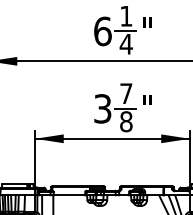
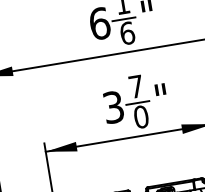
text: (125, 43) -> (126, 32), 4 -> 6
text: (126, 121) -> (141, 116), 8 -> 0

